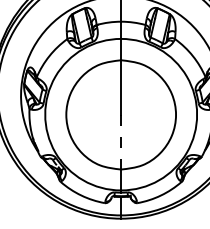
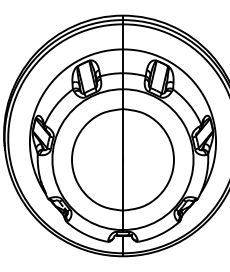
line: (120, 141) -> (122, 184), dashed -> solid

